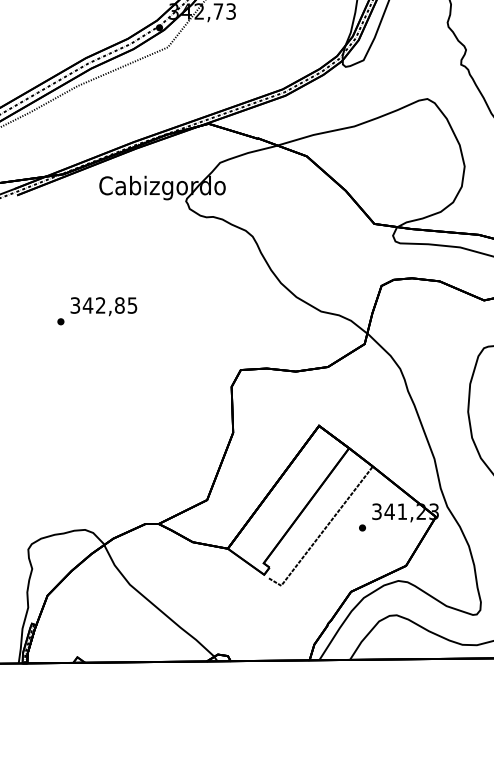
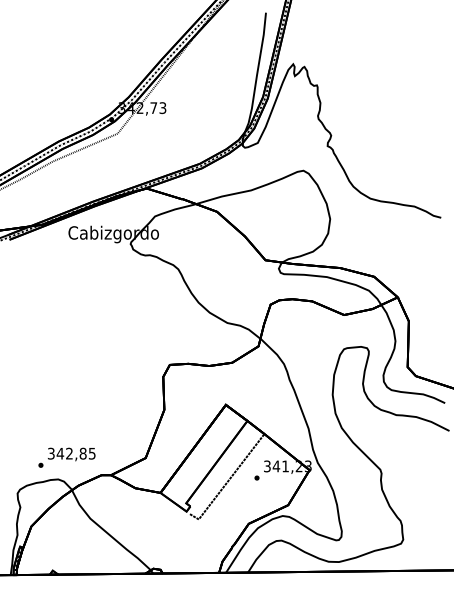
text: (96, 310) -> (66, 457), moved

